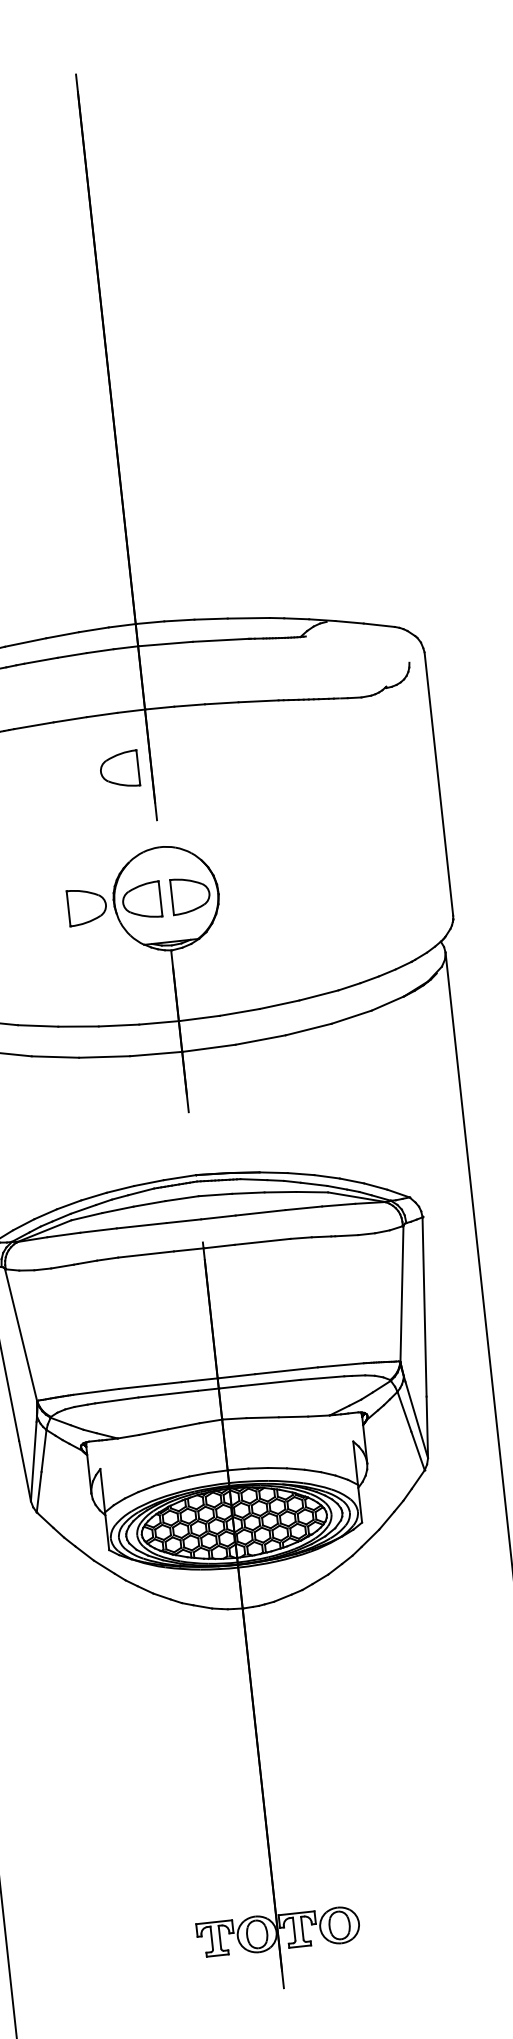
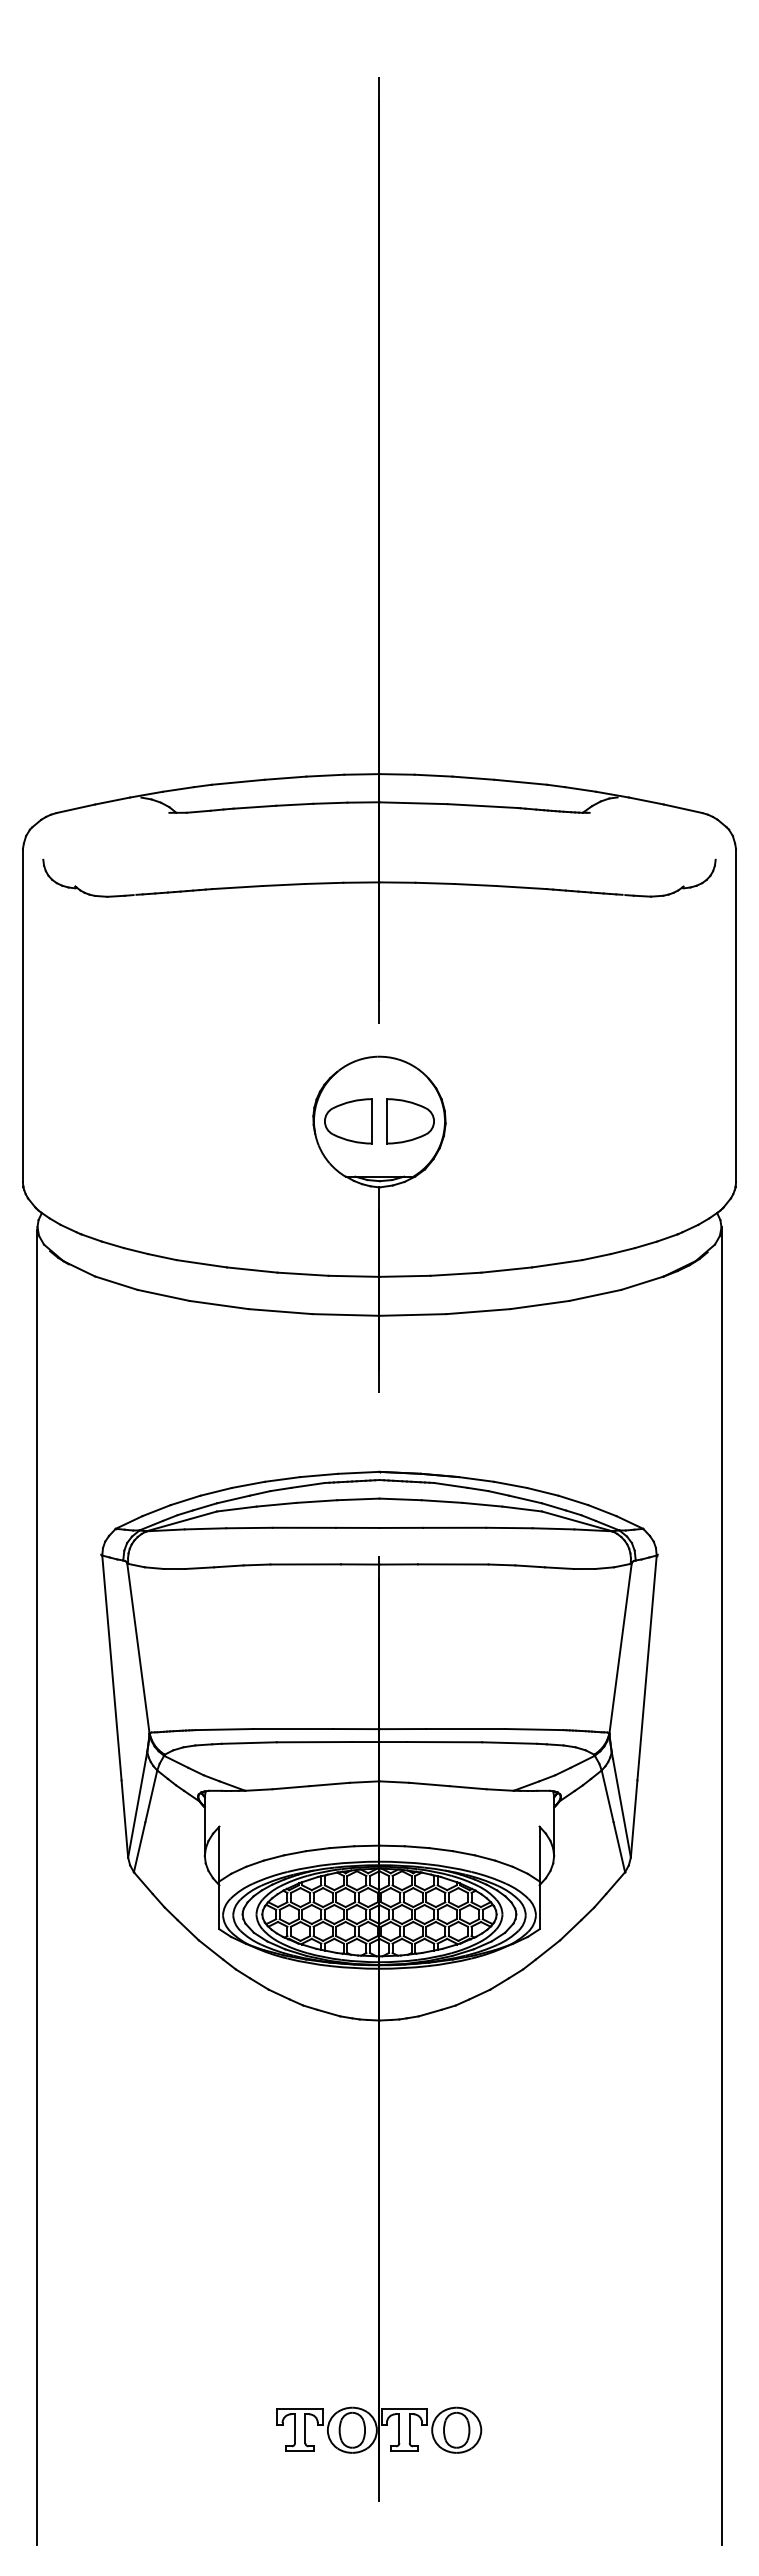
part: (119, 769) -> (338, 954), removed
part: (87, 906) -> (279, 1121), removed

